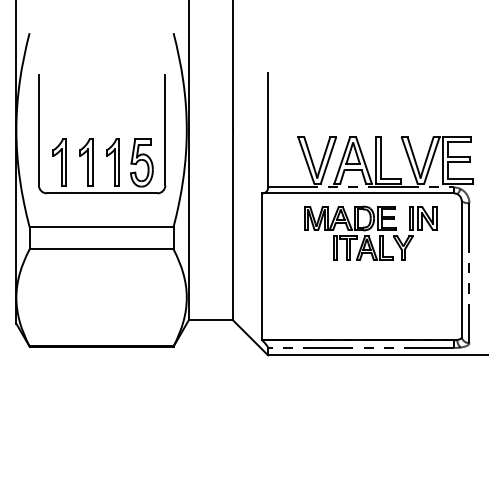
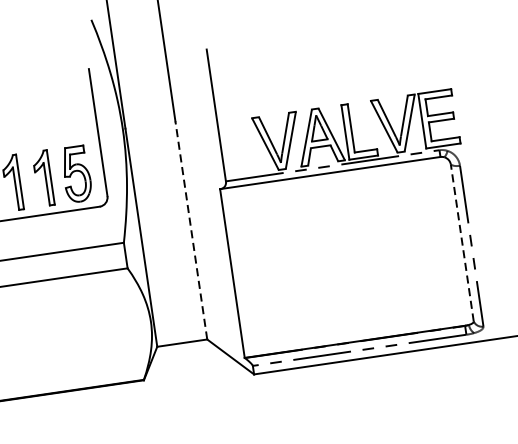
line: (232, 224) -> (191, 229), solid -> dashed
part: (370, 232) -> (351, 215), removed
line: (461, 268) -> (461, 242), solid -> dashed

